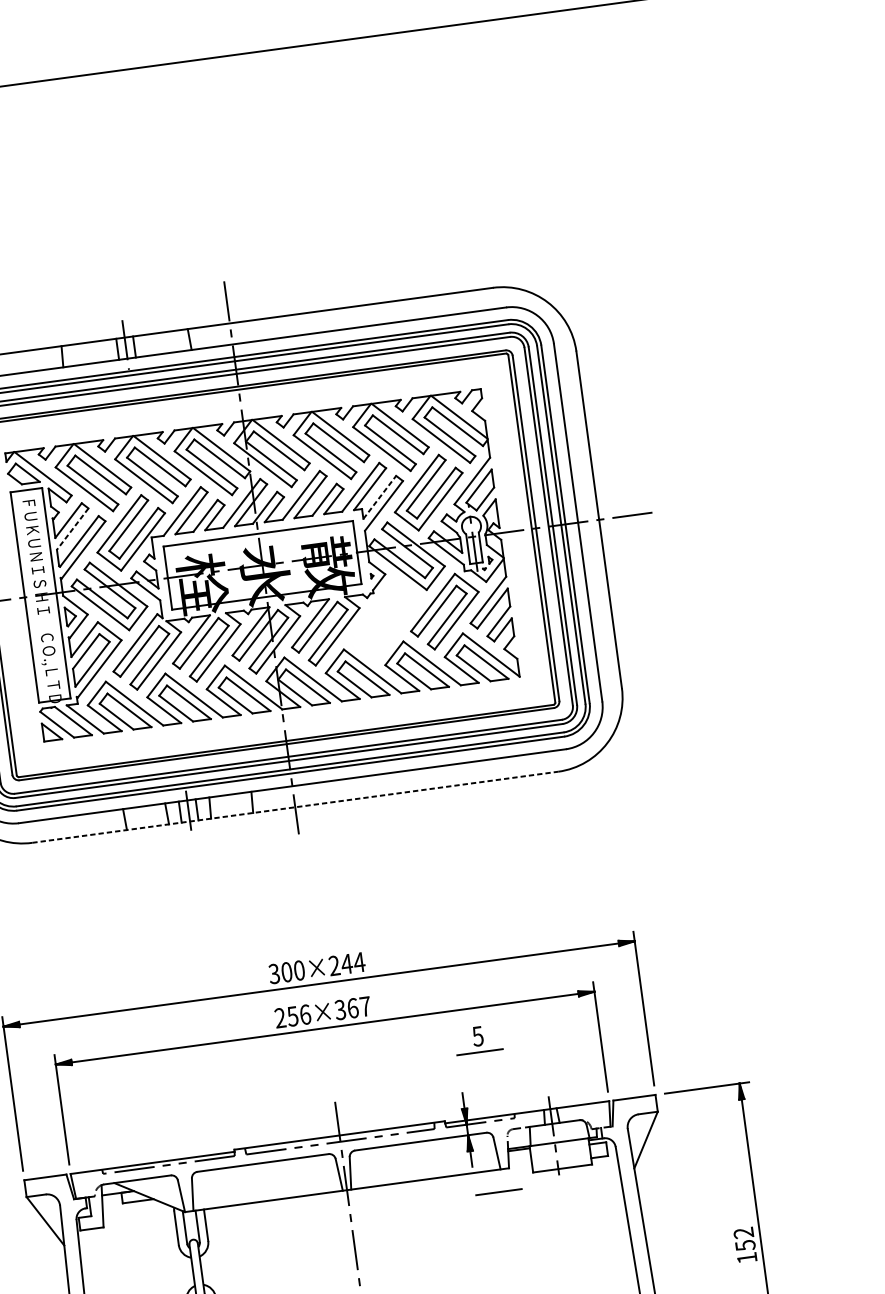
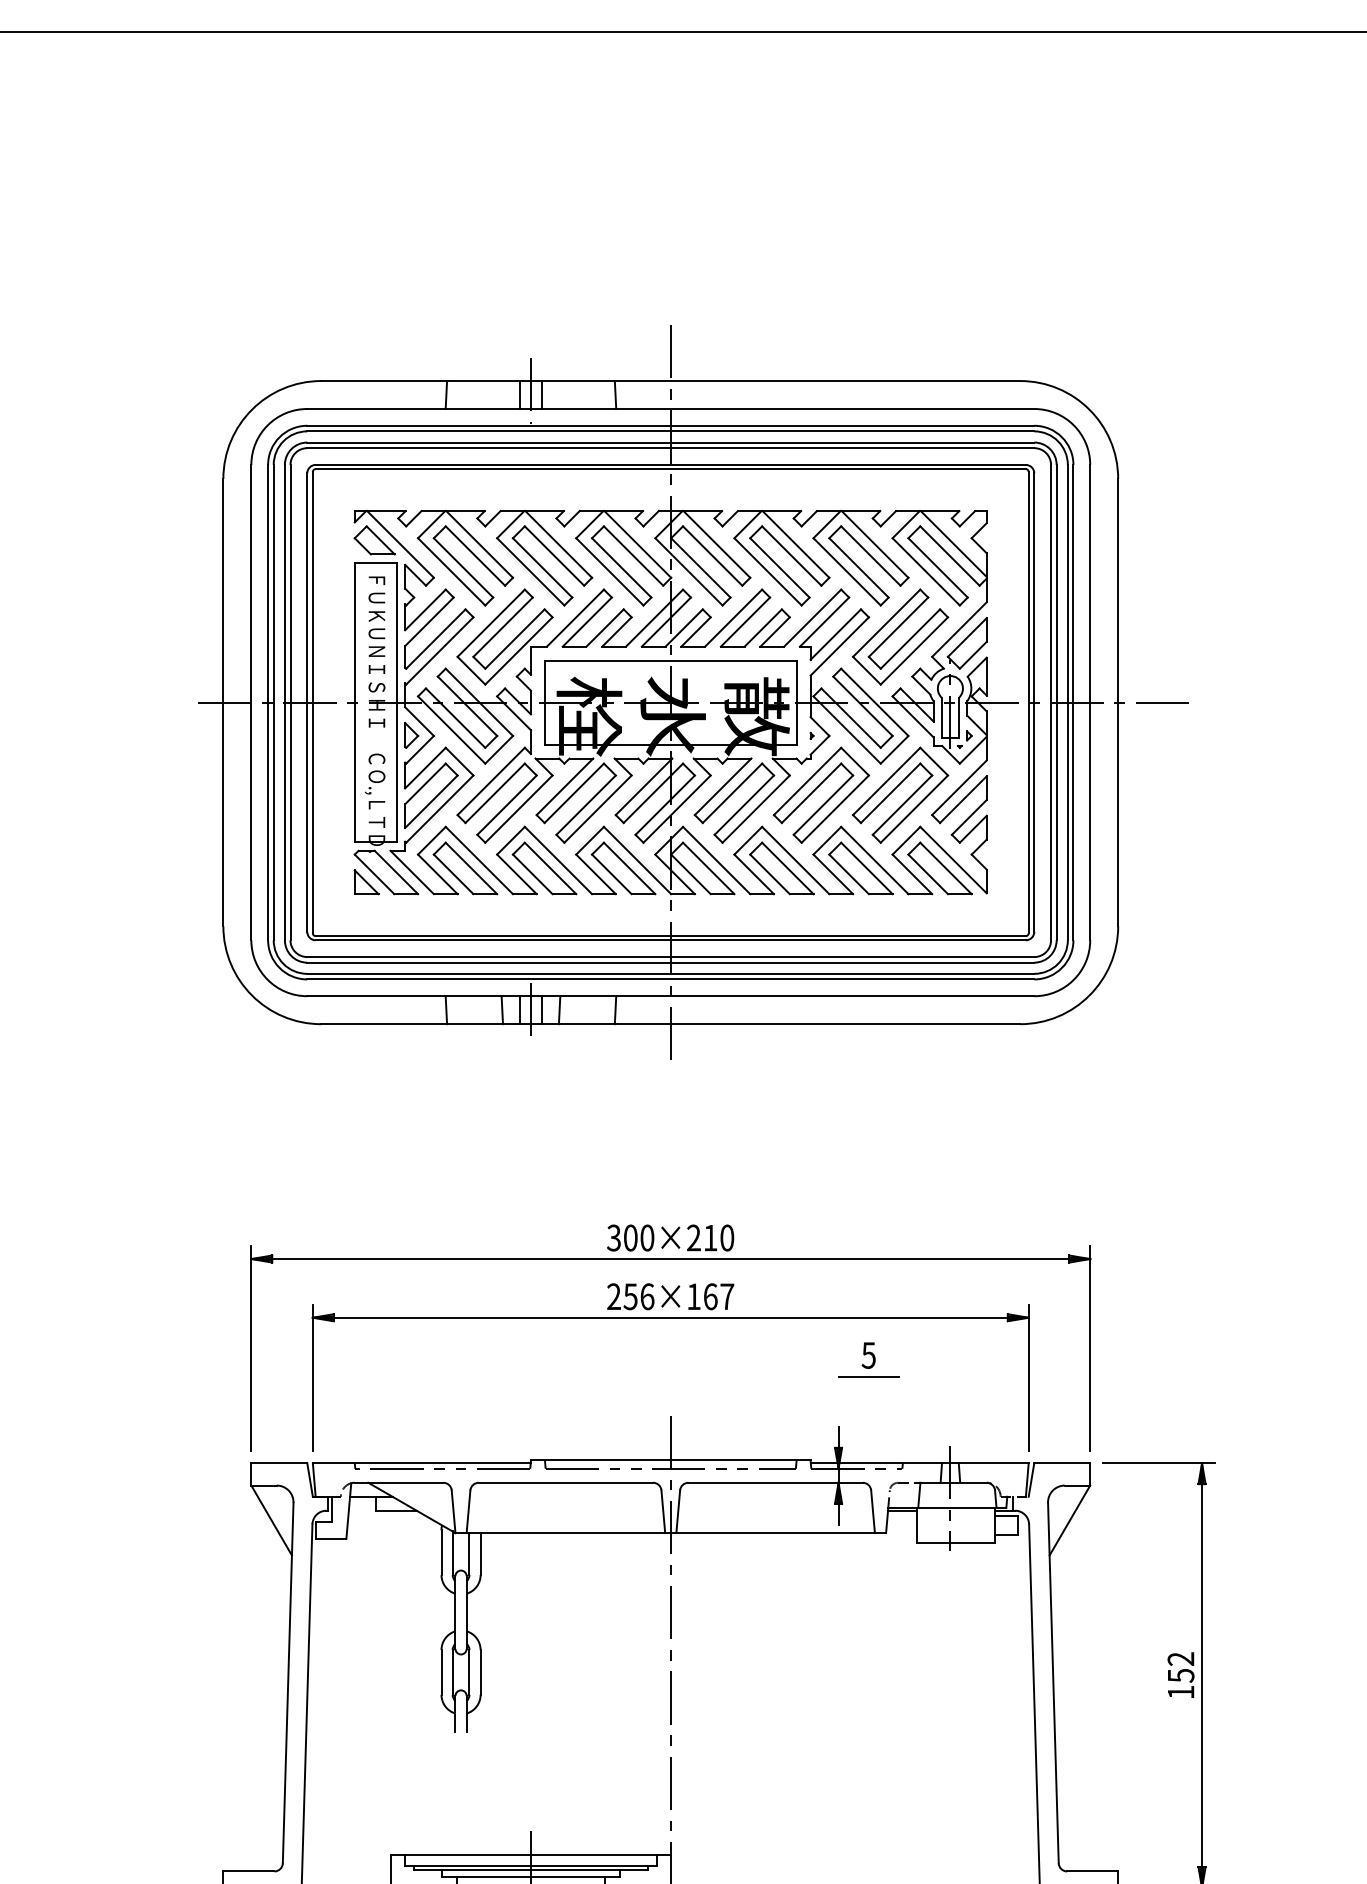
line: (379, 497) -> (835, 634), dashed -> solid
line: (72, 529) -> (429, 622), dashed -> solid
part: (381, 615) -> (816, 789), added
line: (295, 807) -> (670, 1024), dashed -> solid
text: (352, 962) -> (718, 1237), 300×244 -> 300×210
text: (340, 1009) -> (693, 1296), 256×367 -> 256×167
line: (498, 1192) -> (868, 1562), removed

